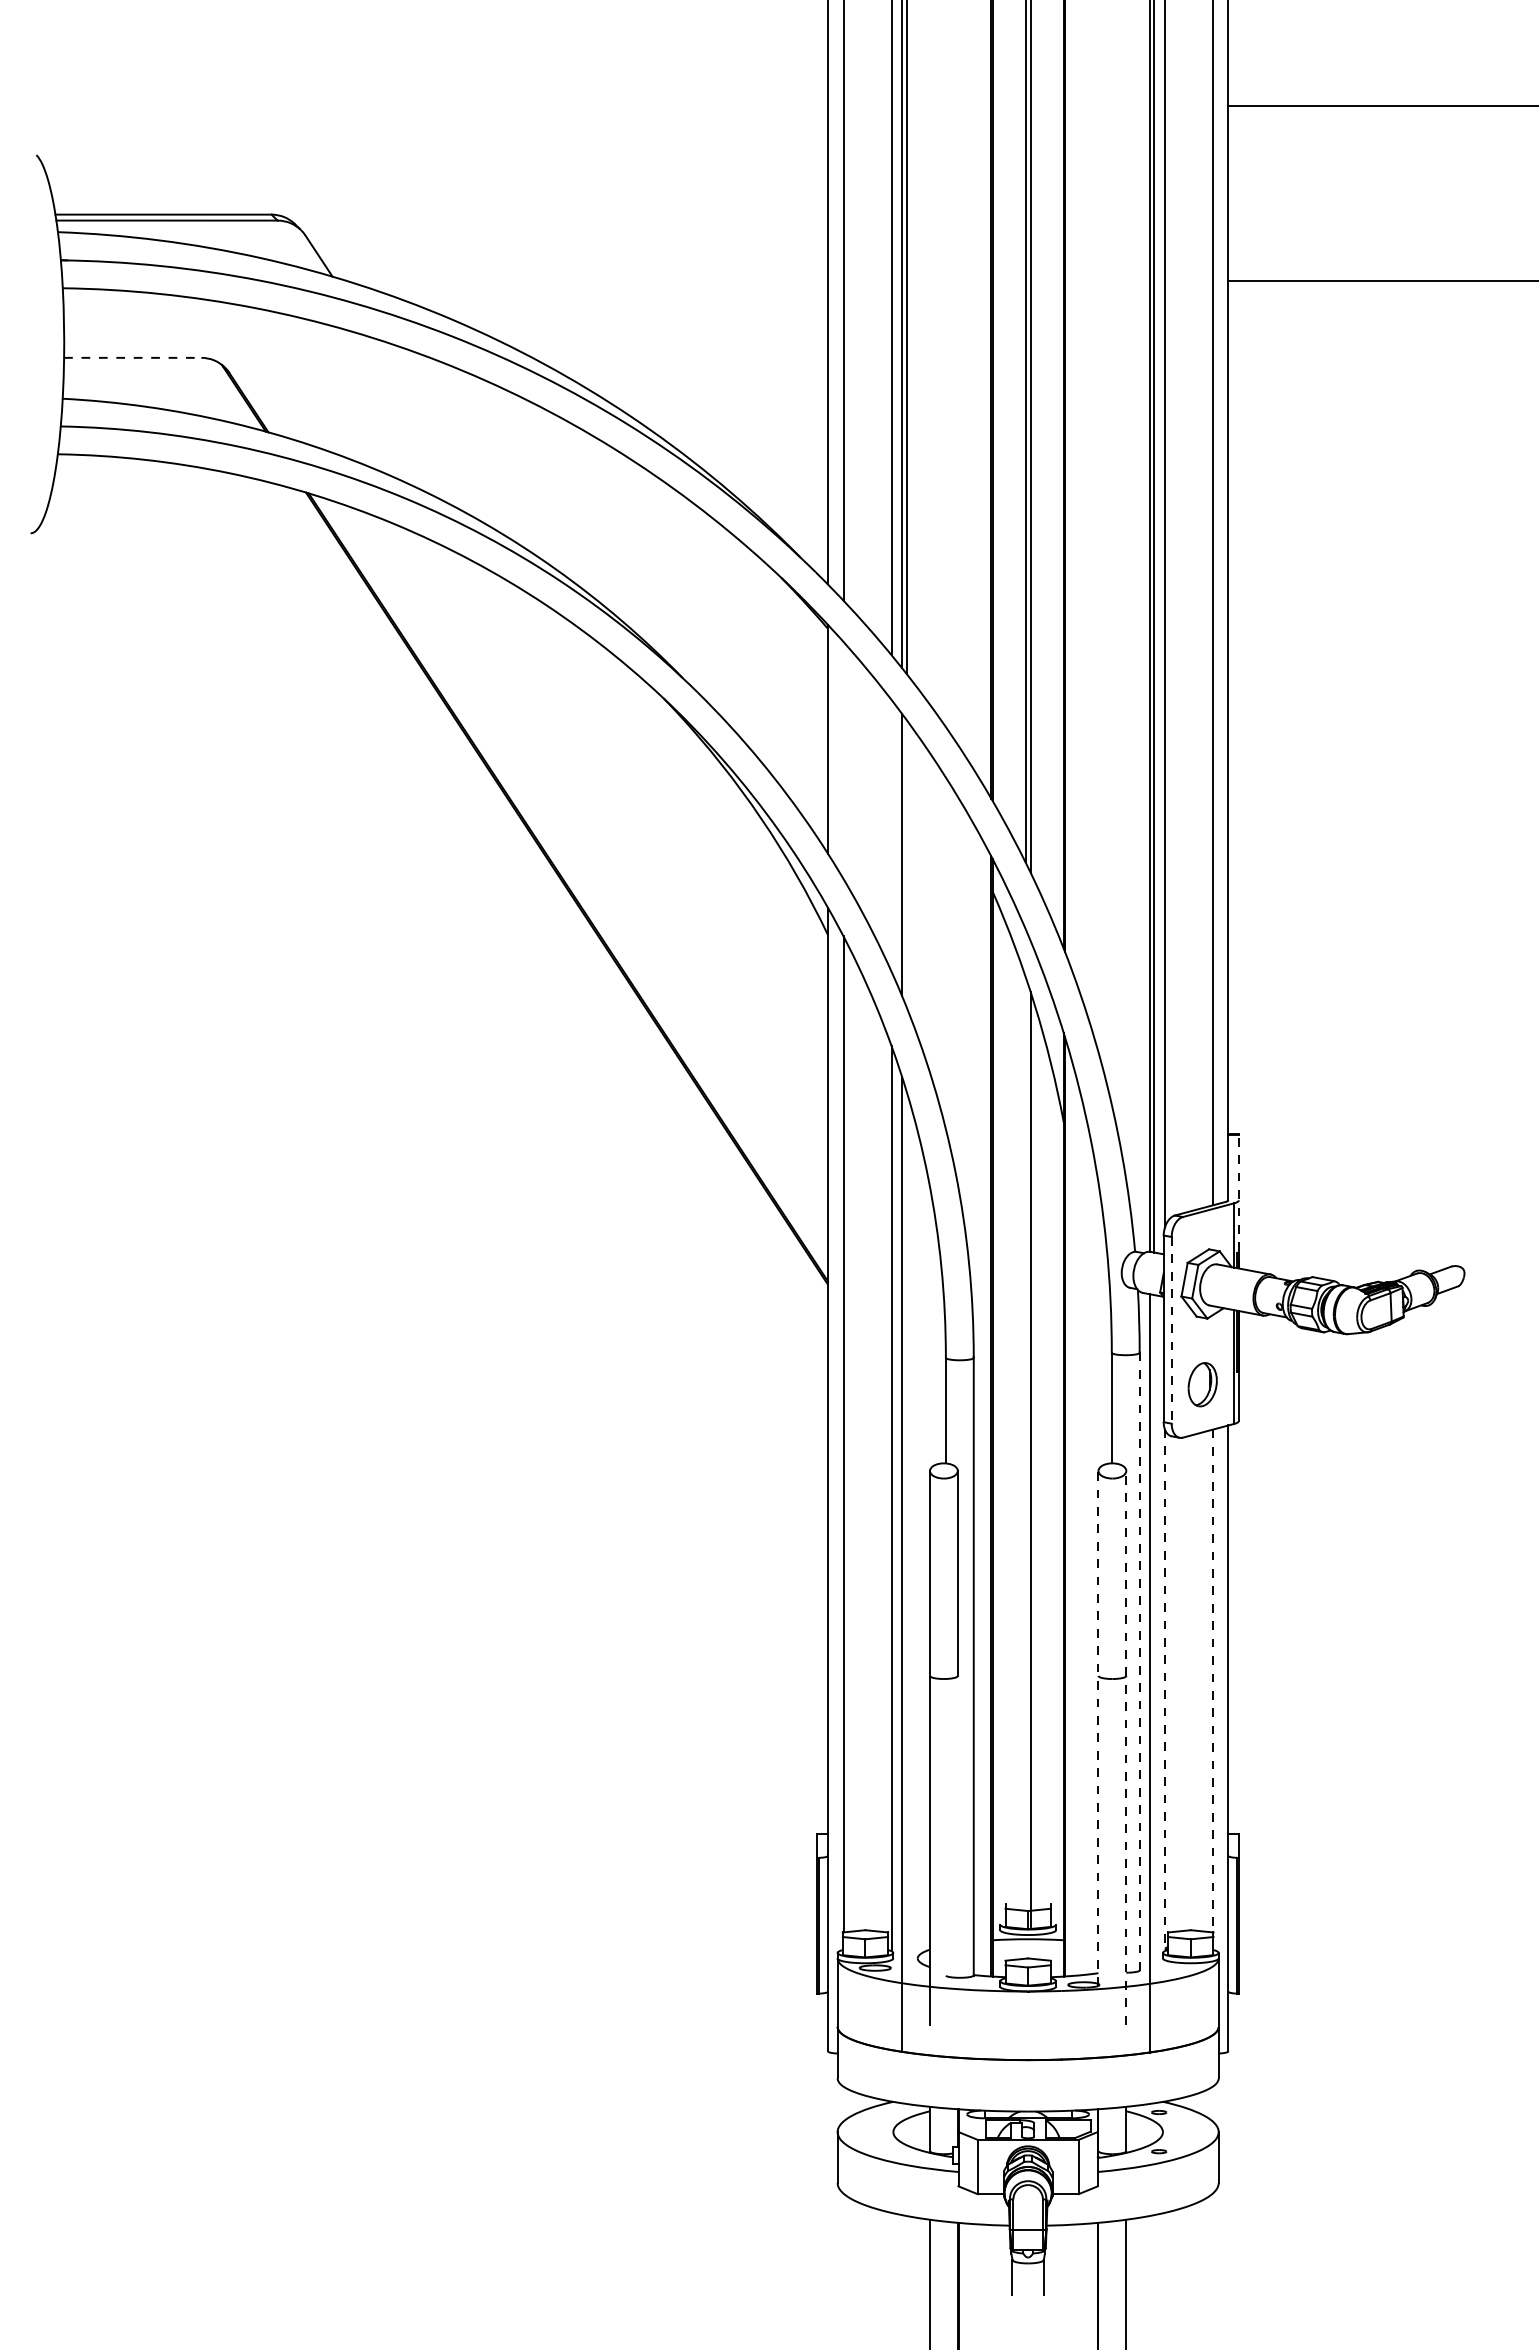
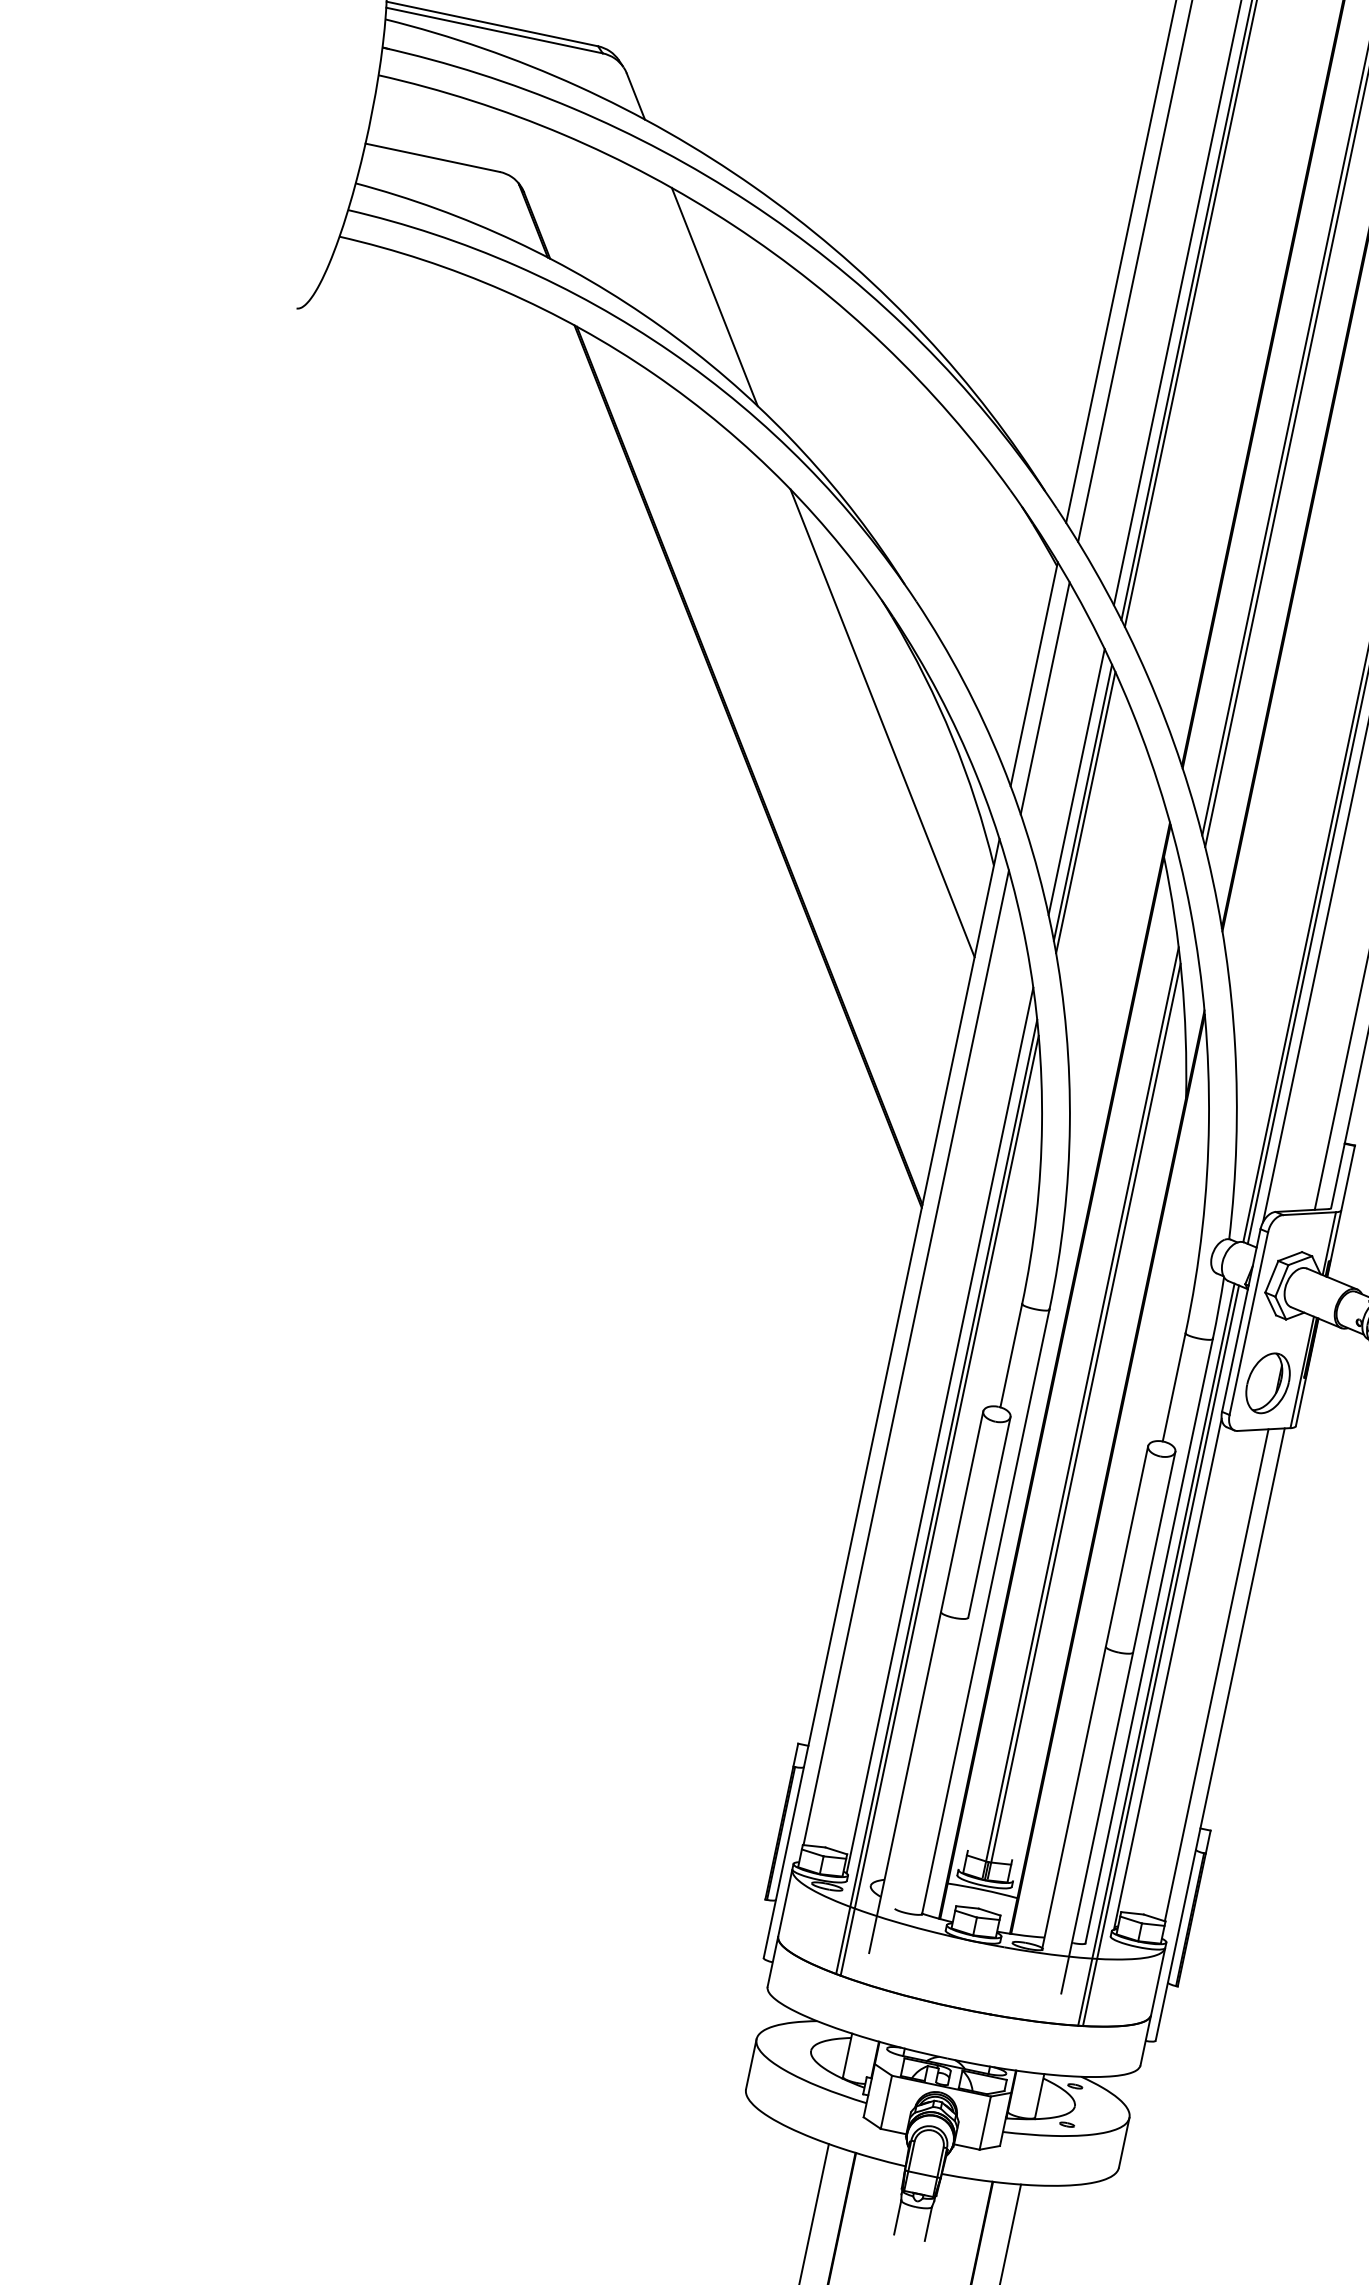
line: (132, 357) -> (432, 157), dashed -> solid
line: (436, 435) -> (713, 296), added
line: (843, 760) -> (1045, 698), added
line: (689, 818) -> (882, 723), added
line: (891, 835) -> (1076, 781), added
line: (906, 863) -> (1085, 812), added
line: (1238, 1200) -> (1340, 1210), dashed -> solid
line: (1171, 1330) -> (1248, 1323), dashed -> solid
part: (1202, 1384) -> (1267, 1382), size x1.43
line: (1025, 1451) -> (1080, 1412), added
line: (906, 1572) -> (939, 1505), added
line: (1139, 1662) -> (1148, 1642), dashed -> solid
line: (1154, 1673) -> (1161, 1655), added
line: (1212, 1681) -> (1216, 1675), dashed -> solid
line: (1164, 1690) -> (1167, 1674), dashed -> solid
line: (1098, 1727) -> (1095, 1697), dashed -> solid
line: (1126, 1747) -> (1118, 1722), dashed -> solid

